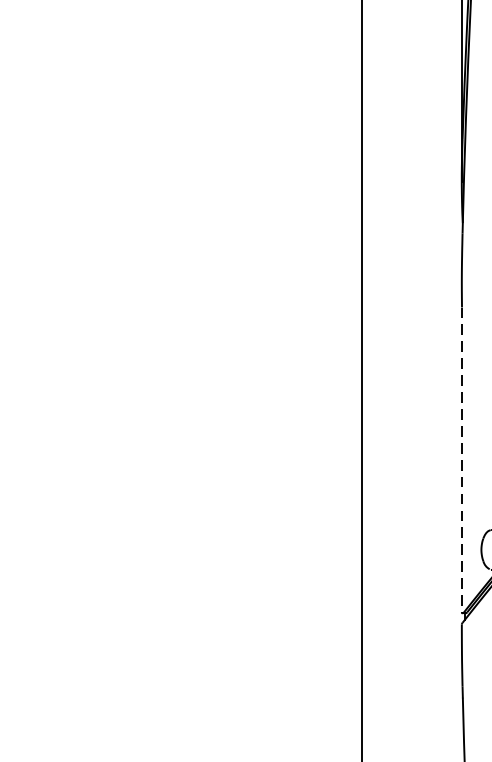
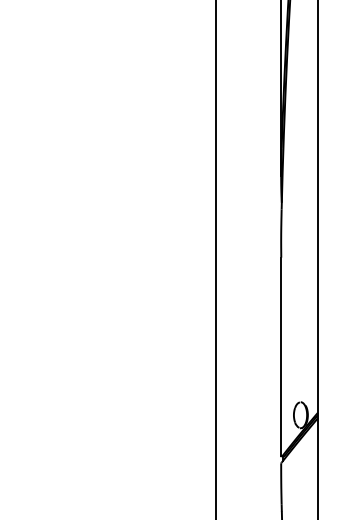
line: (462, 461) -> (281, 357), dashed -> solid

